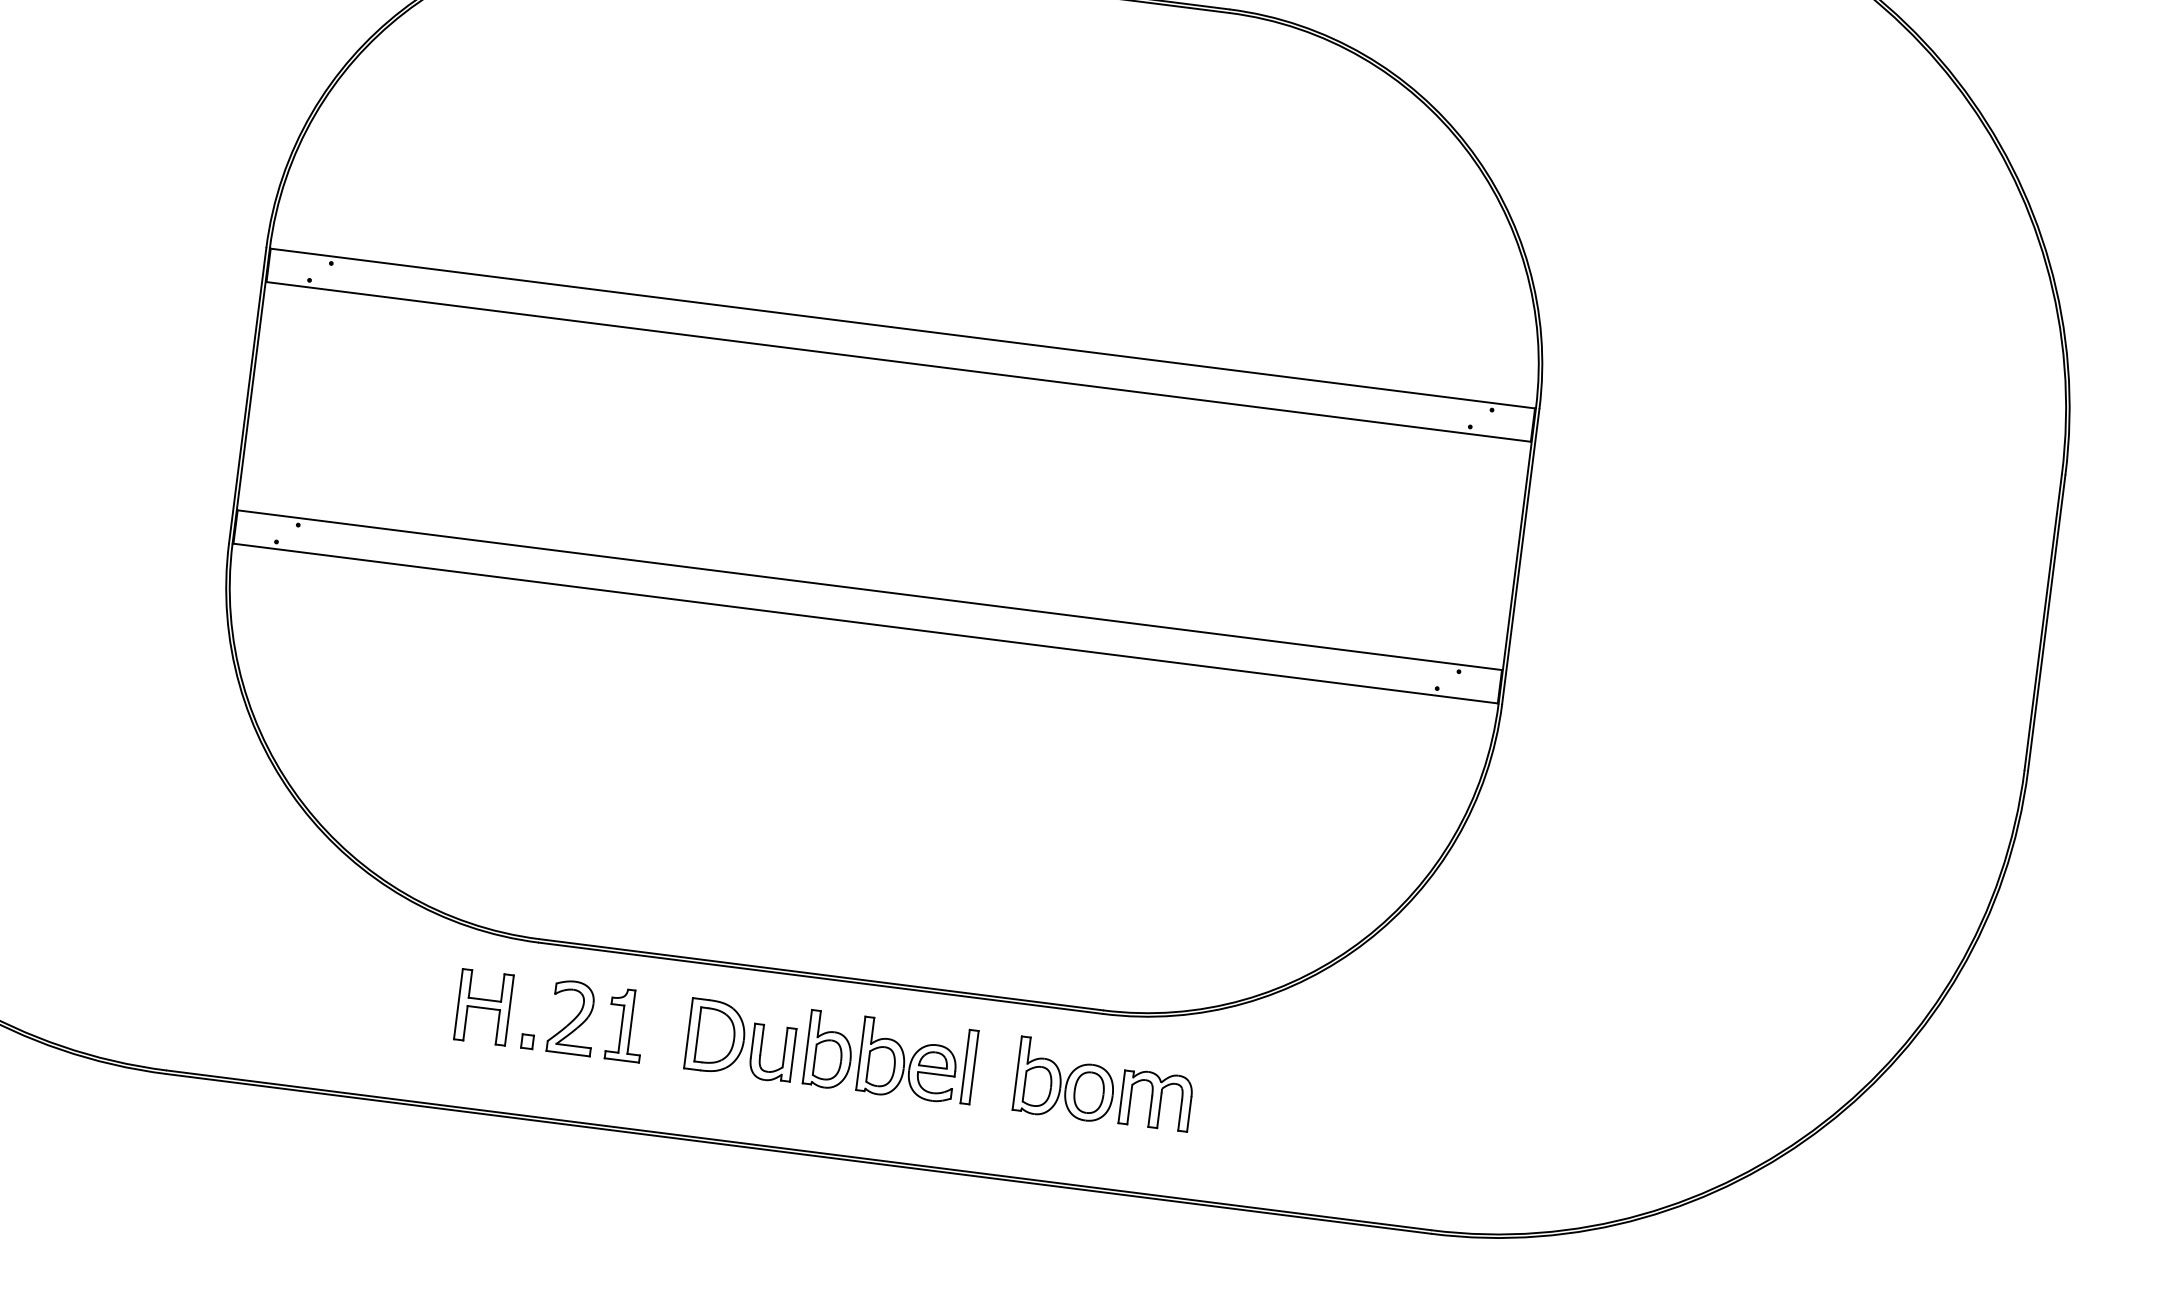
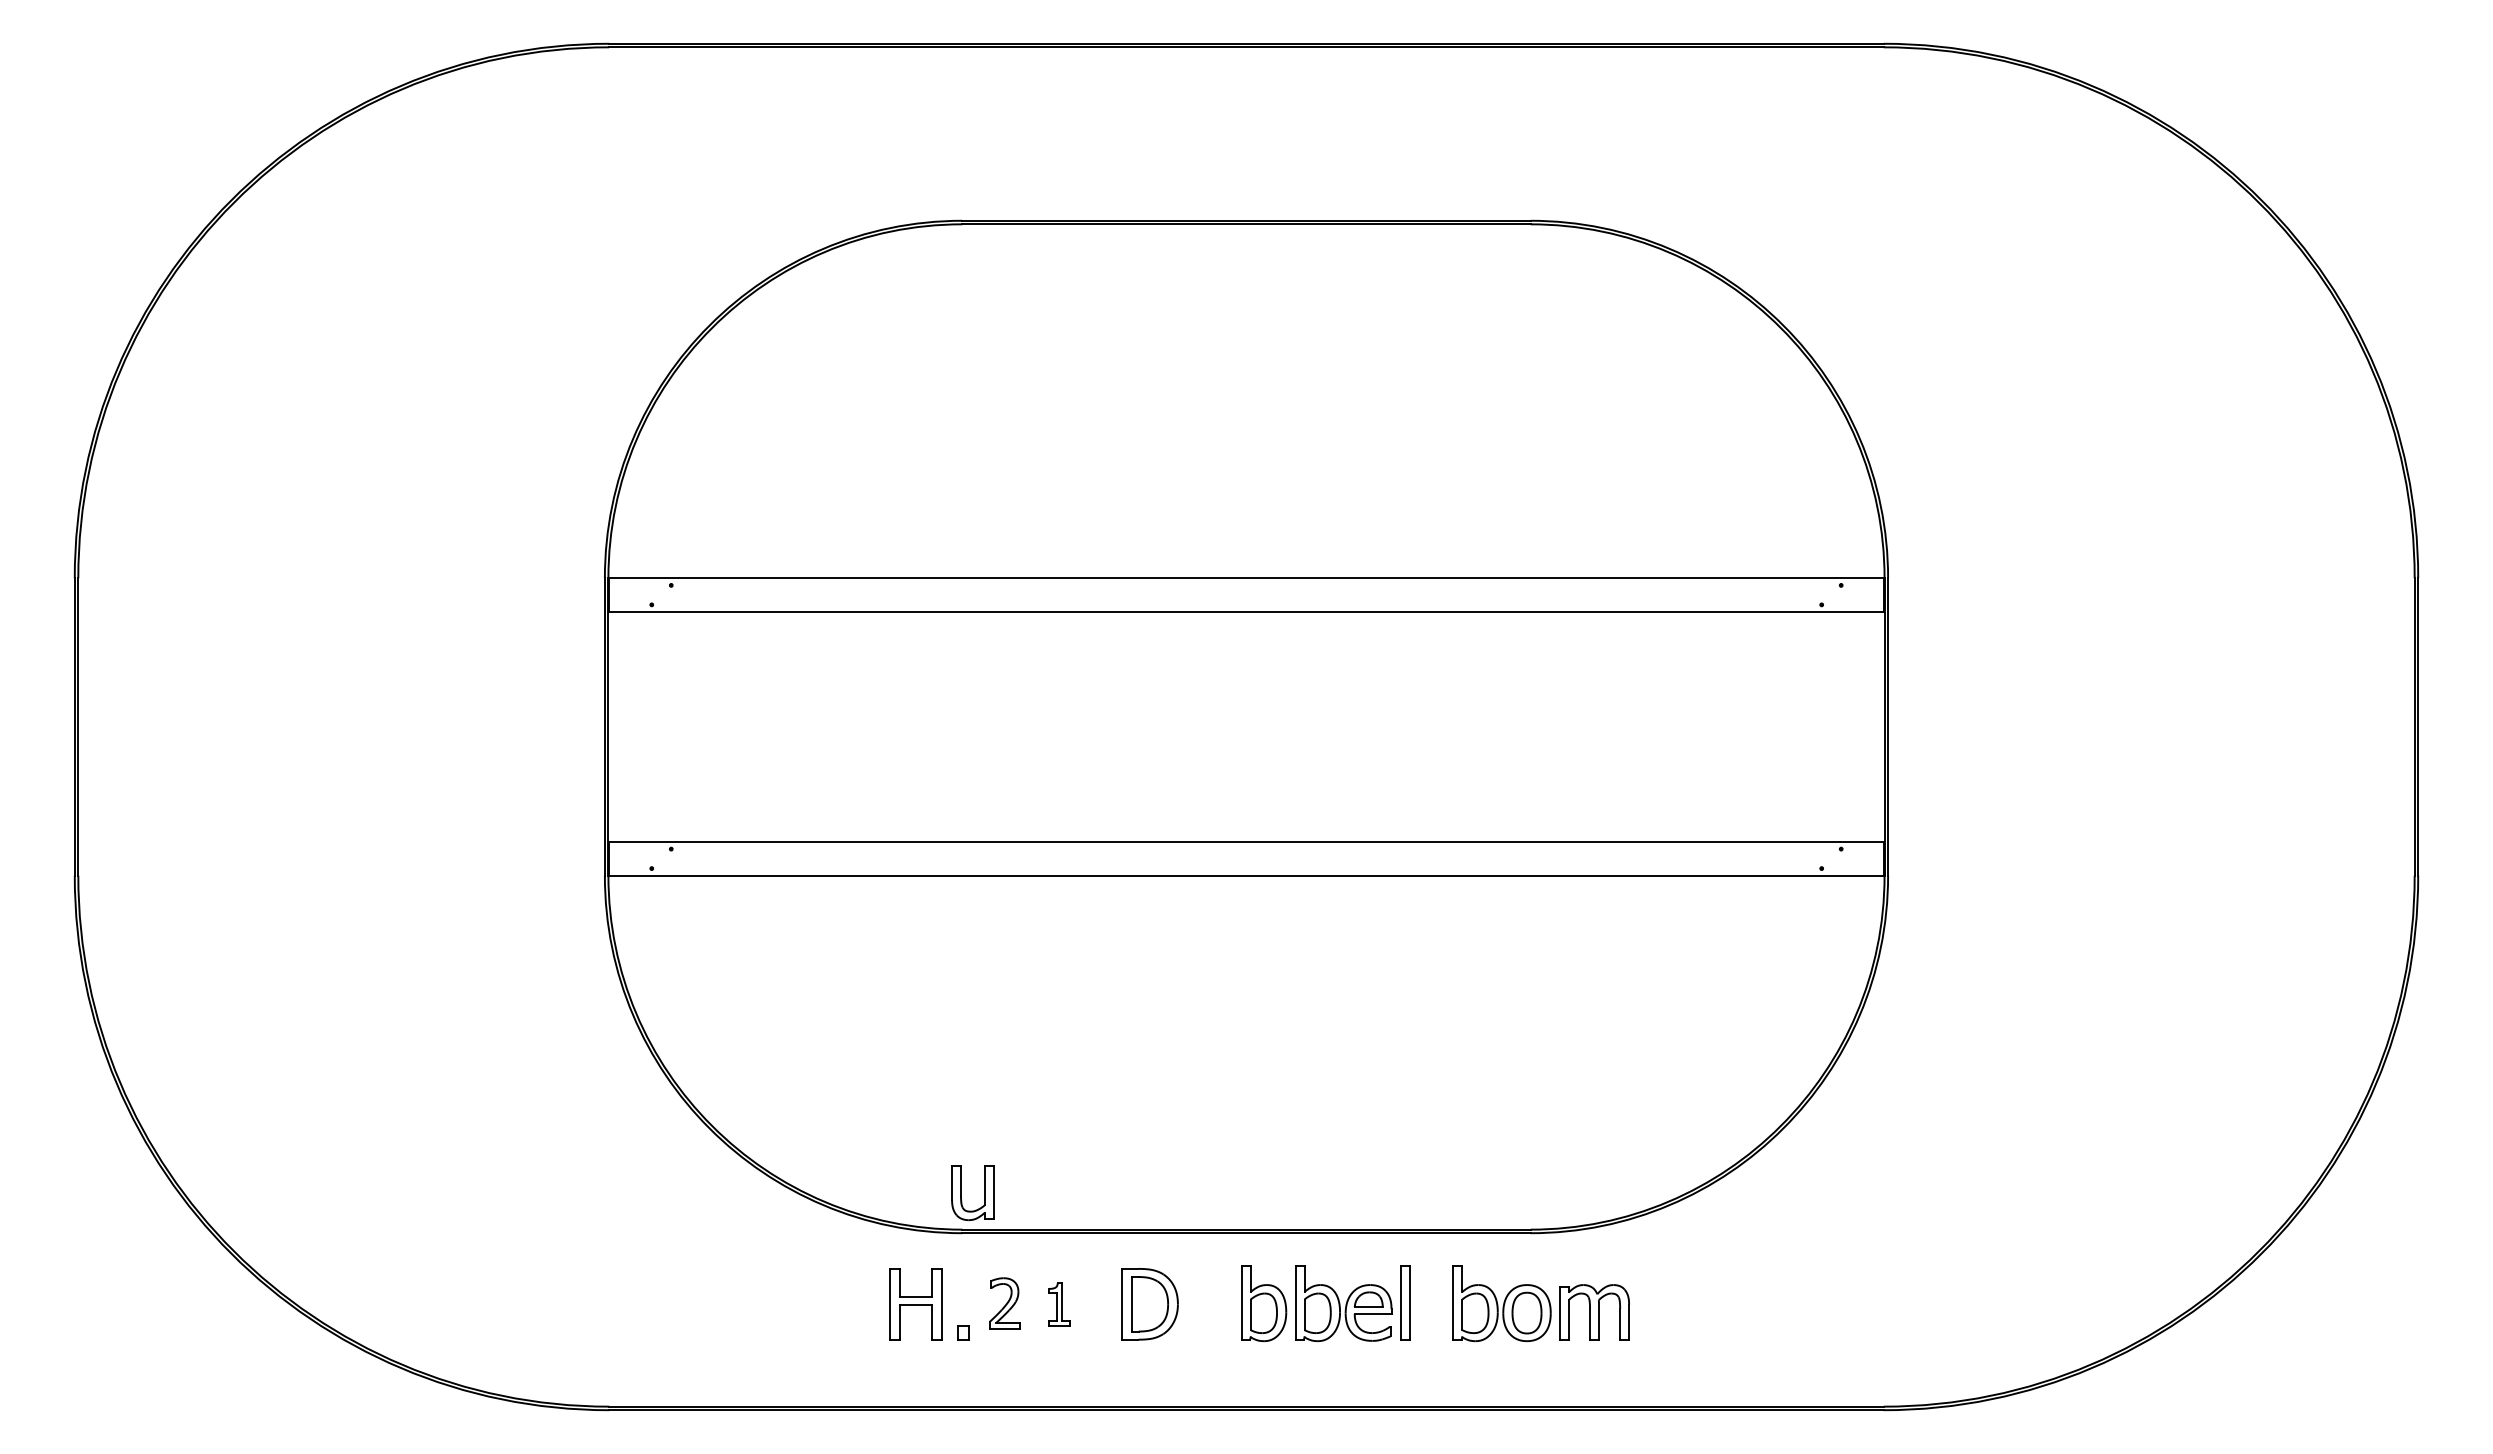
part: (571, 1017) -> (1004, 1303), size x0.7
part: (626, 1025) -> (1059, 1304), size x0.6
part: (761, 1052) -> (961, 1193), moved

